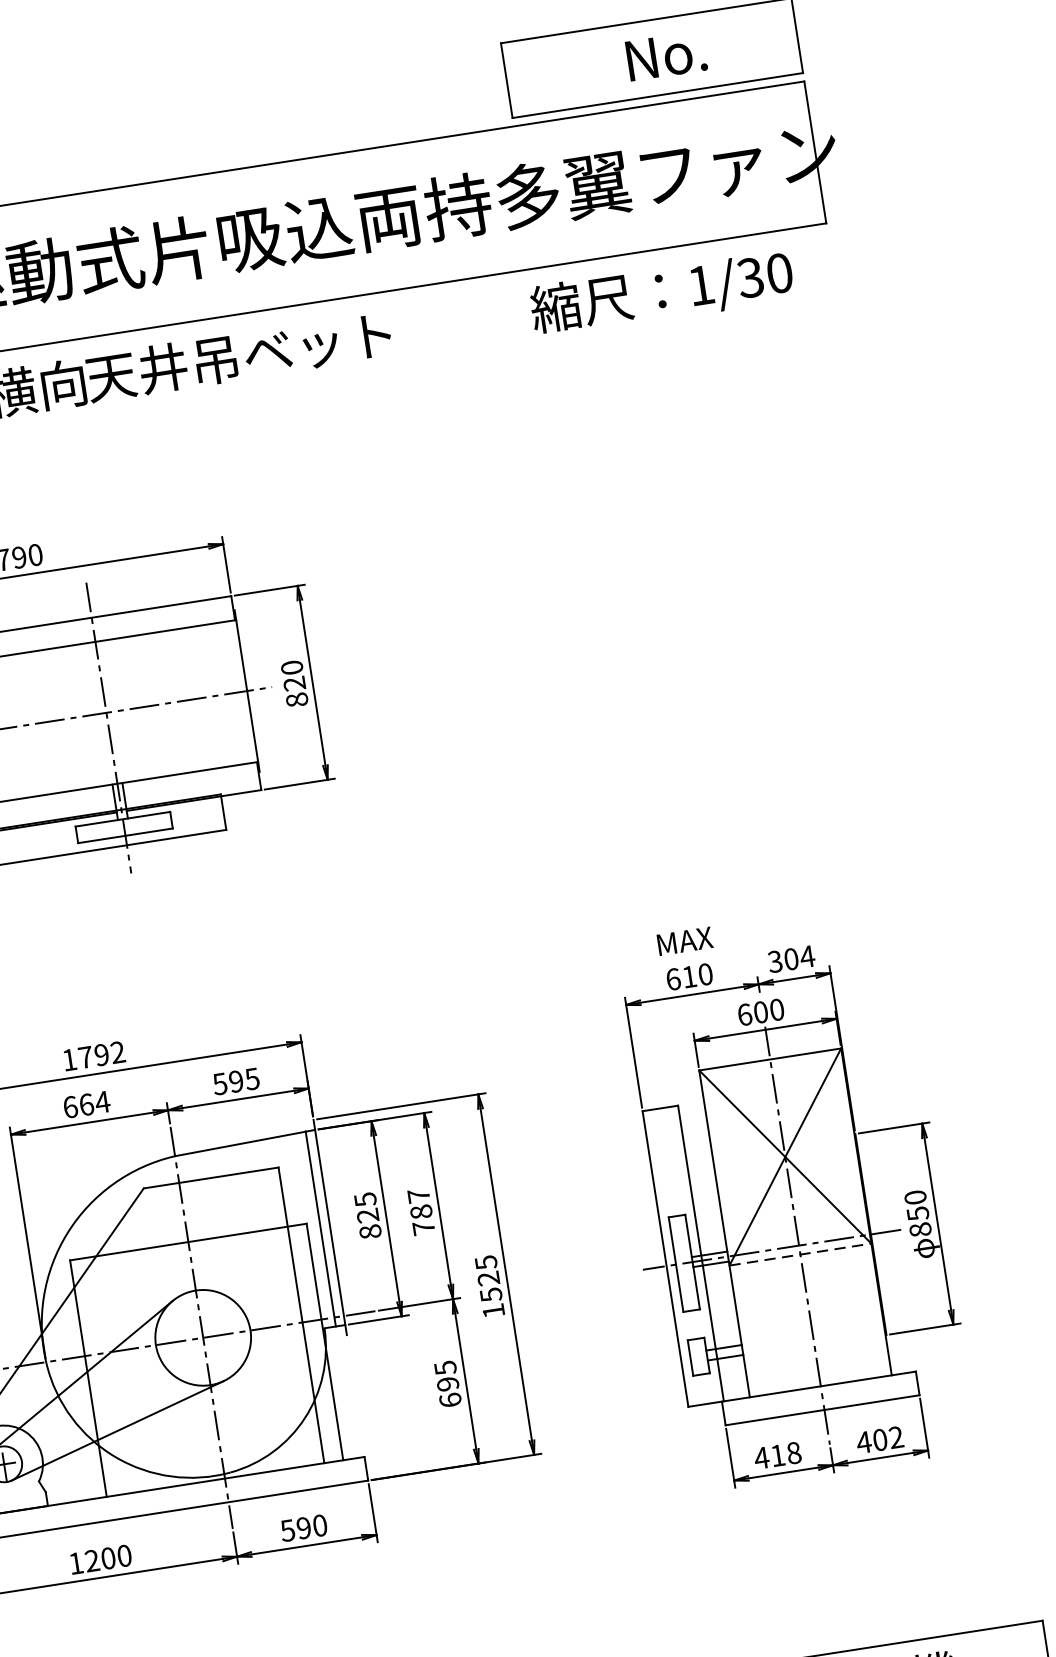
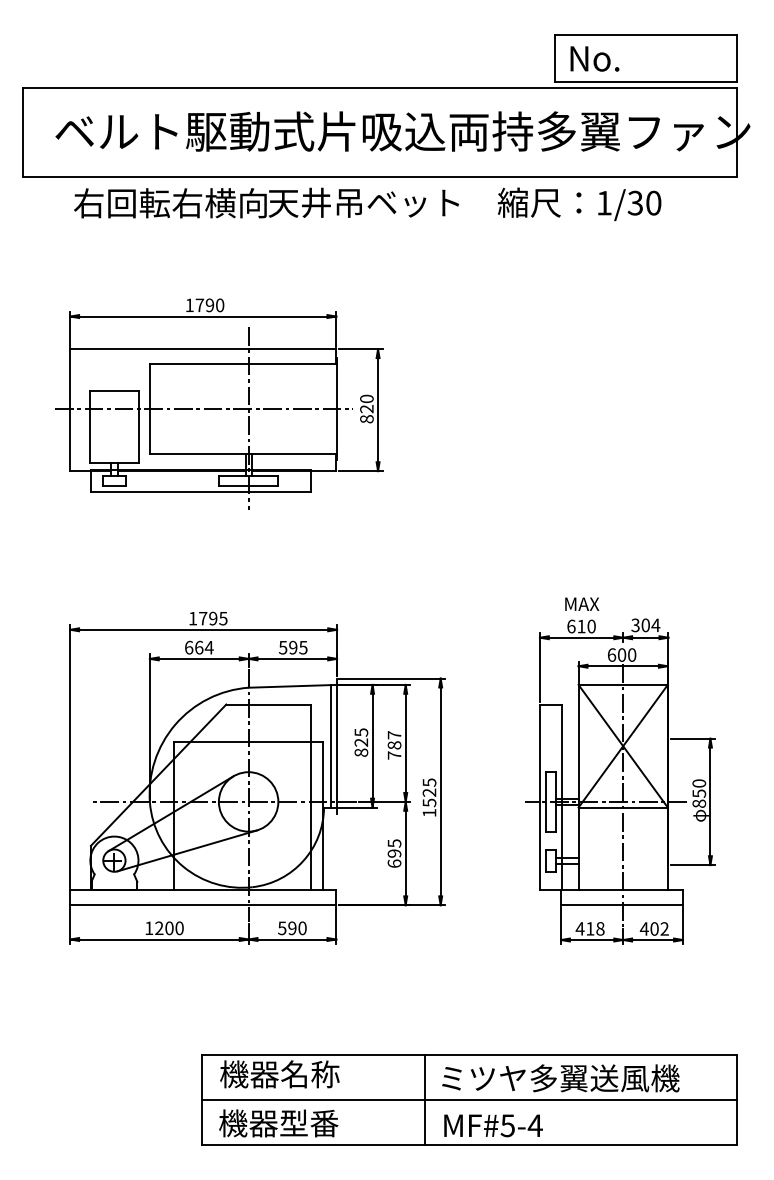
text: (665, 55) -> (594, 58), moved
text: (661, 293) -> (579, 204), moved
text: (118, 1052) -> (223, 618), 1792 -> 1795
line: (800, 1254) -> (623, 807), dashed -> solid

